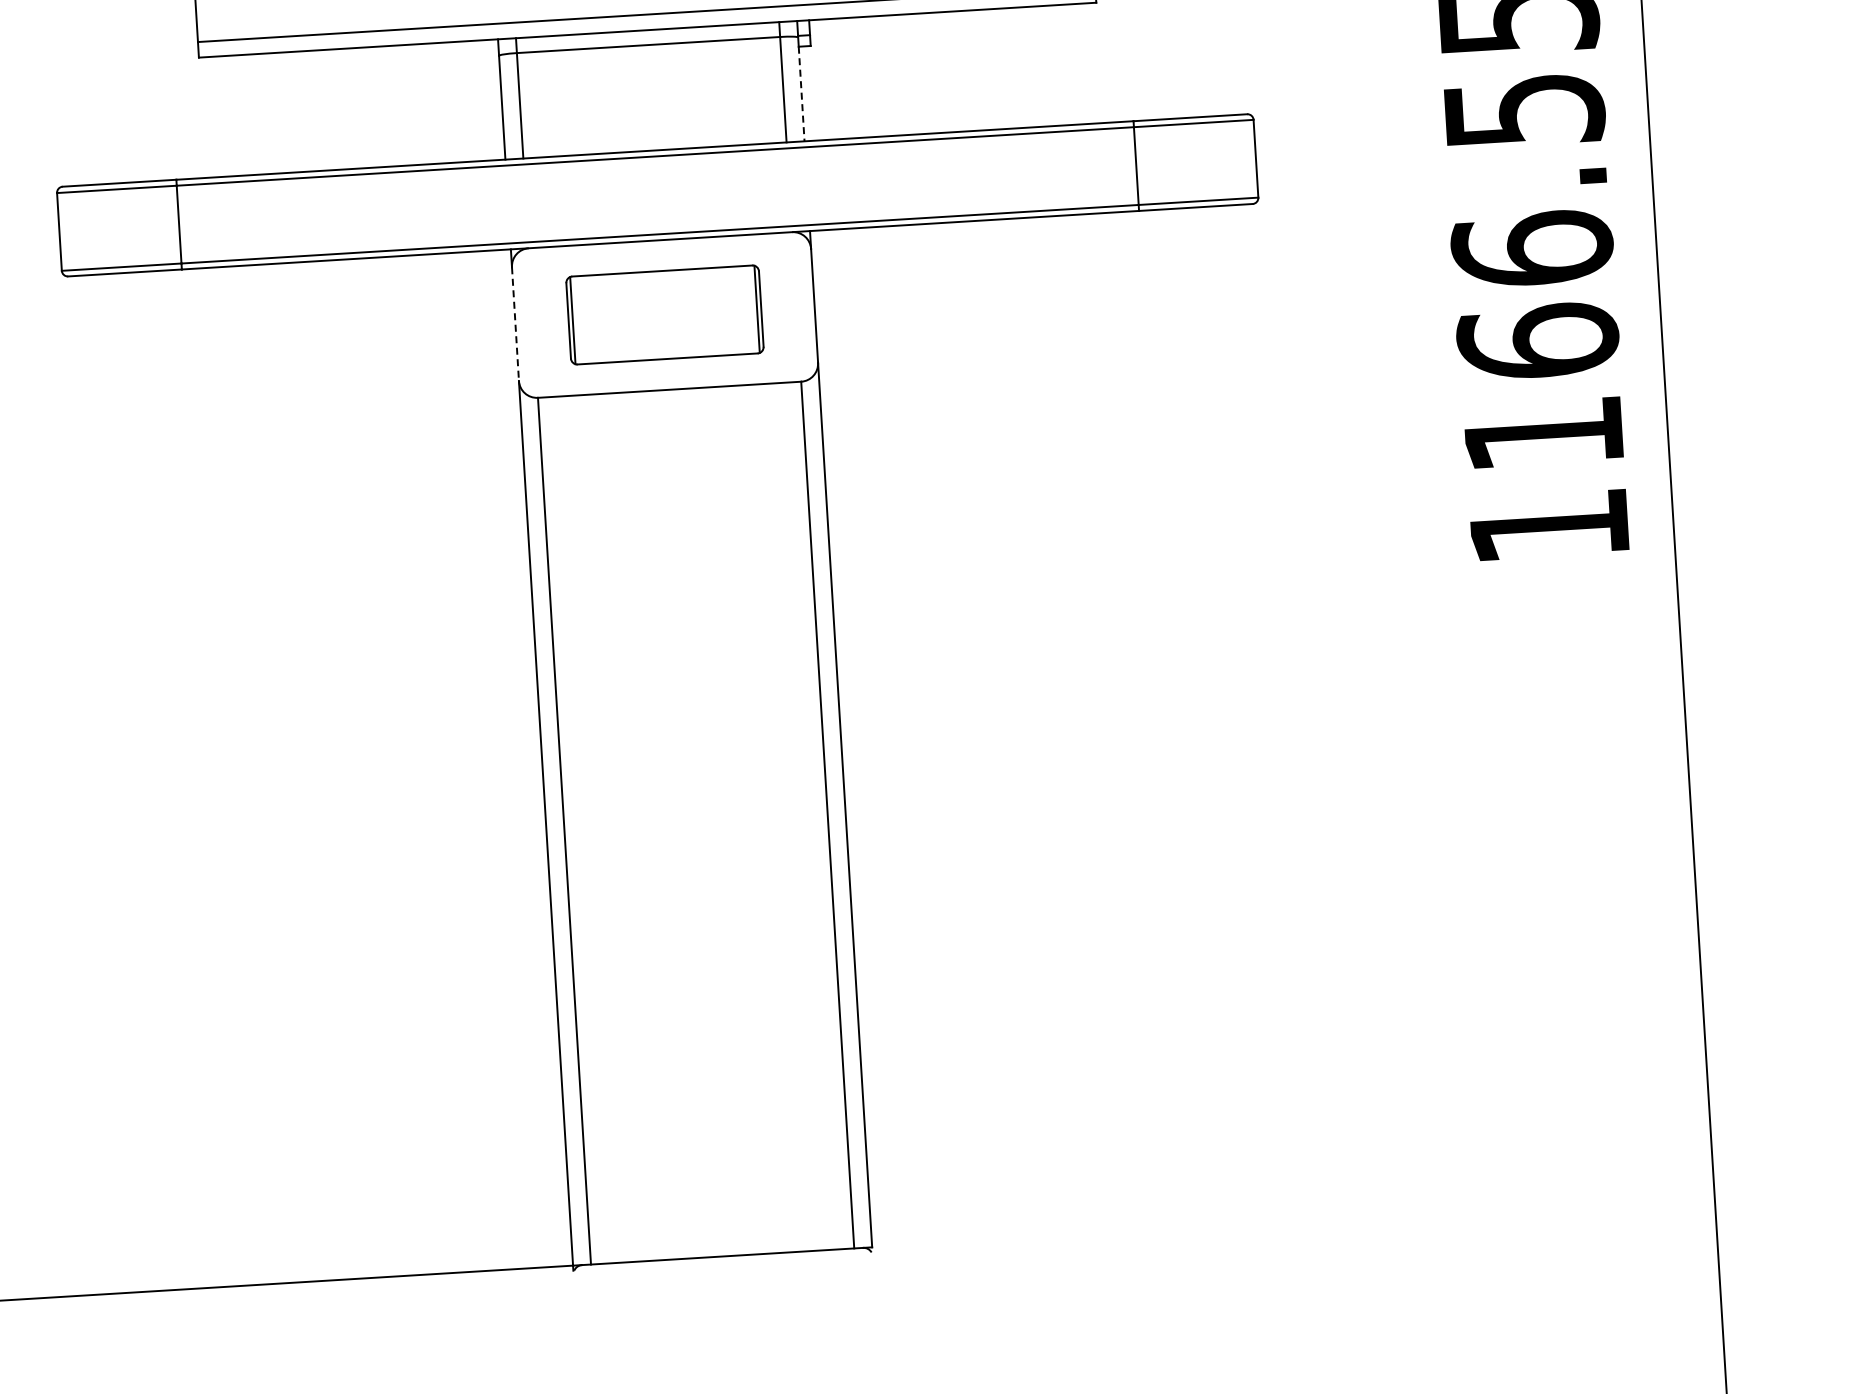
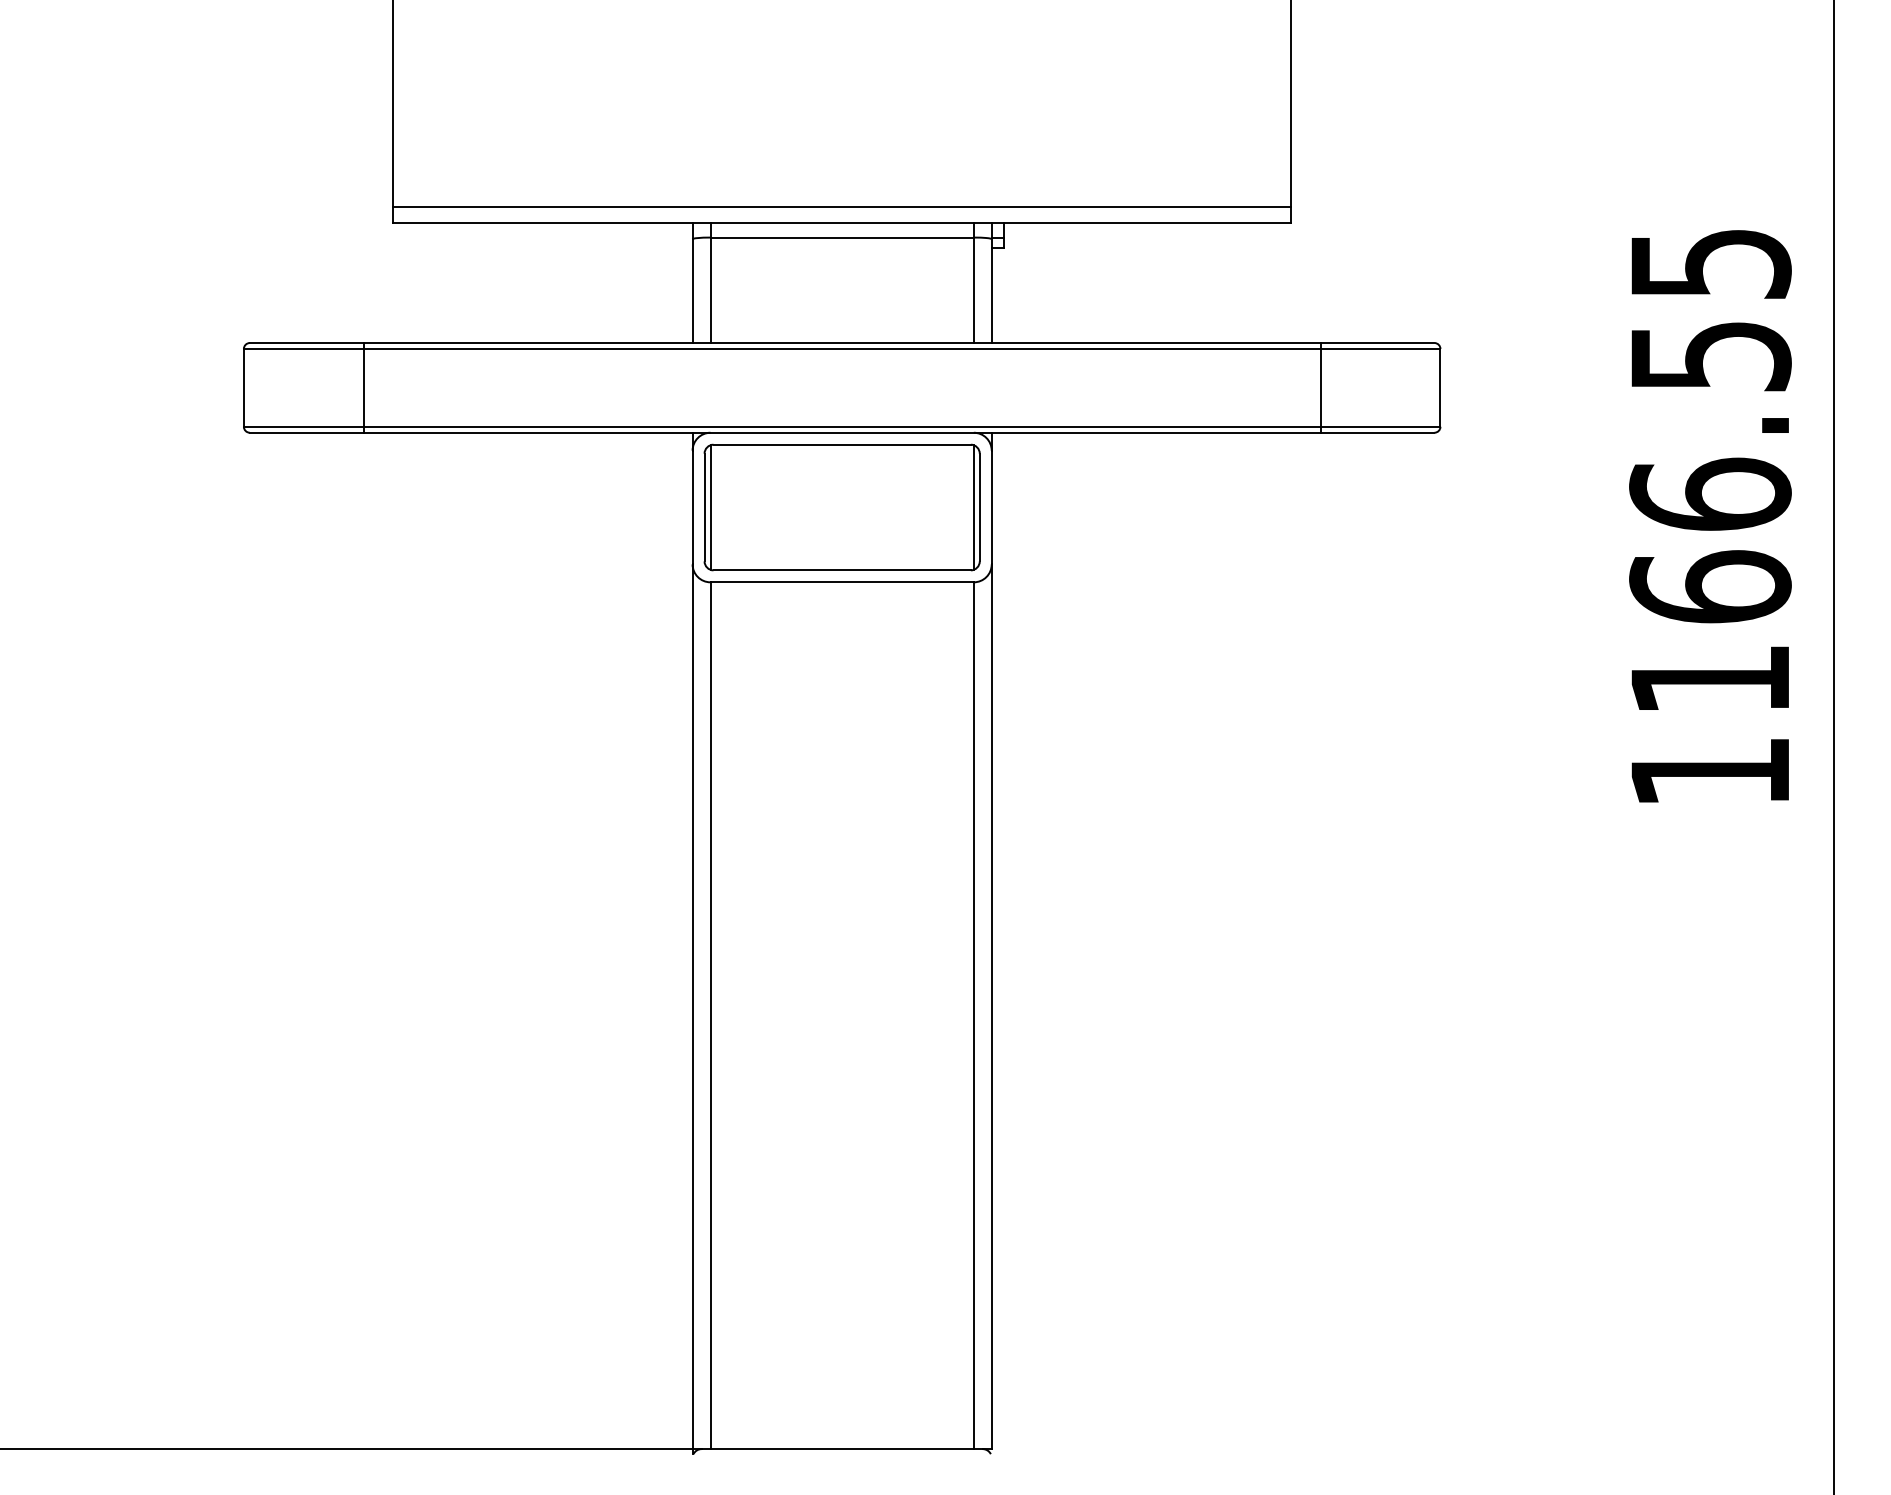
line: (801, 94) -> (991, 296), dashed -> solid
part: (664, 314) -> (841, 507), size x1.43
line: (515, 324) -> (692, 507), dashed -> solid

